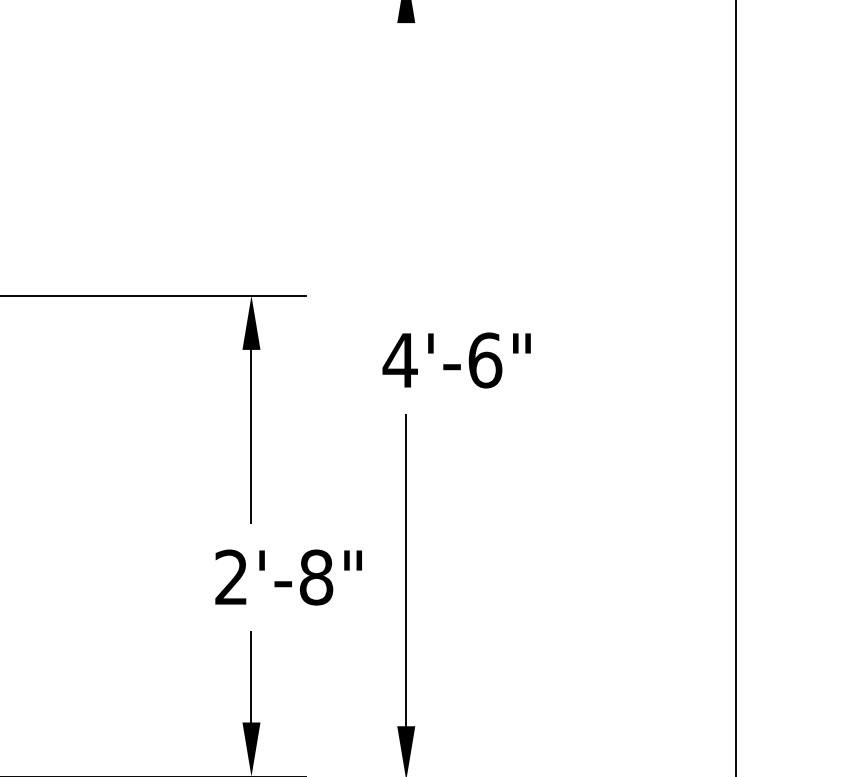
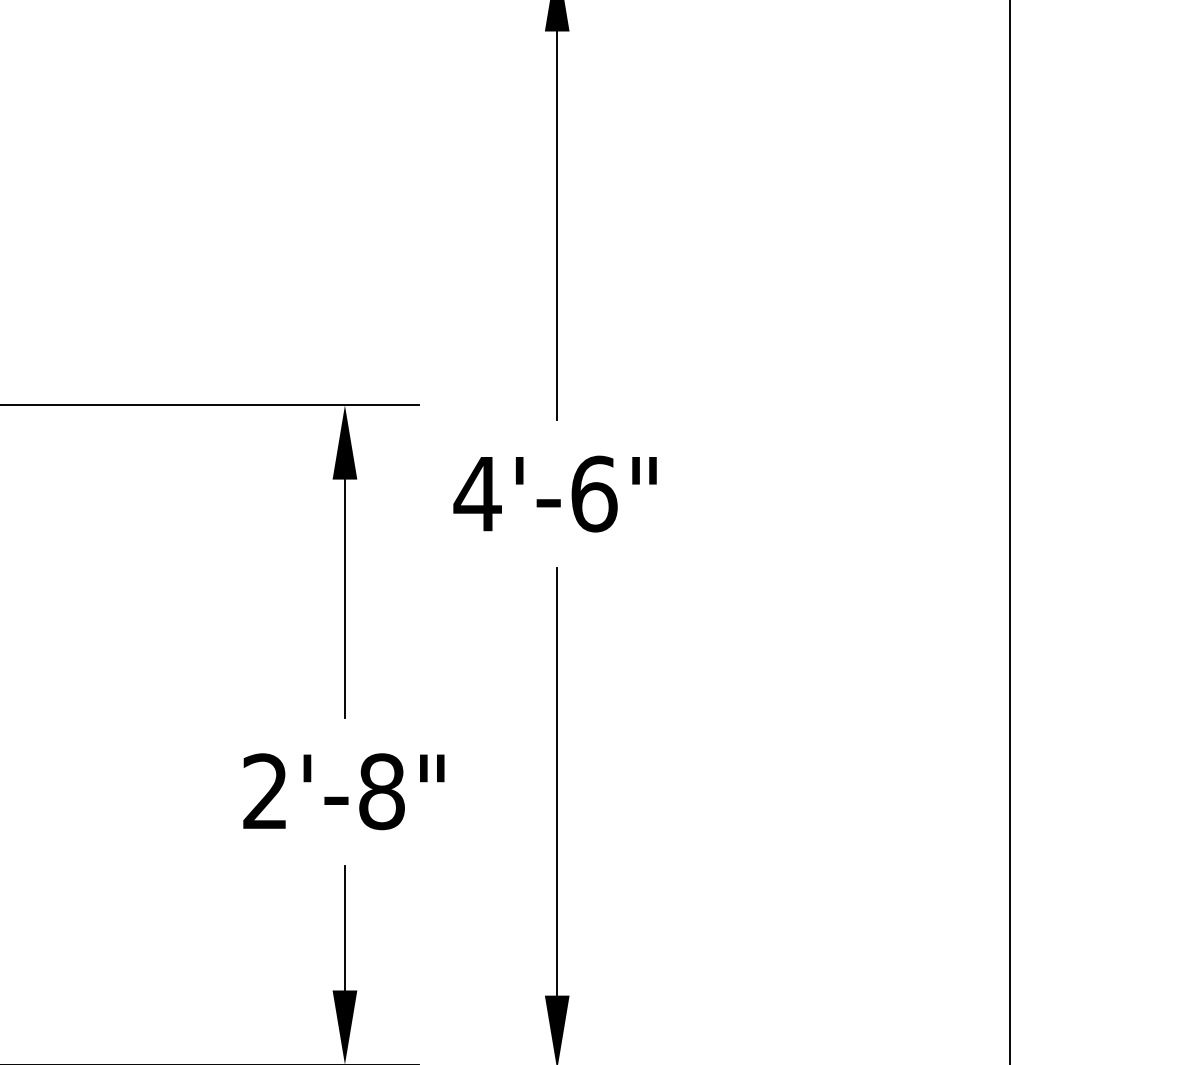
line: (406, 164) -> (557, 225), added
text: (456, 360) -> (554, 494), moved
text: (288, 577) -> (343, 791), moved

